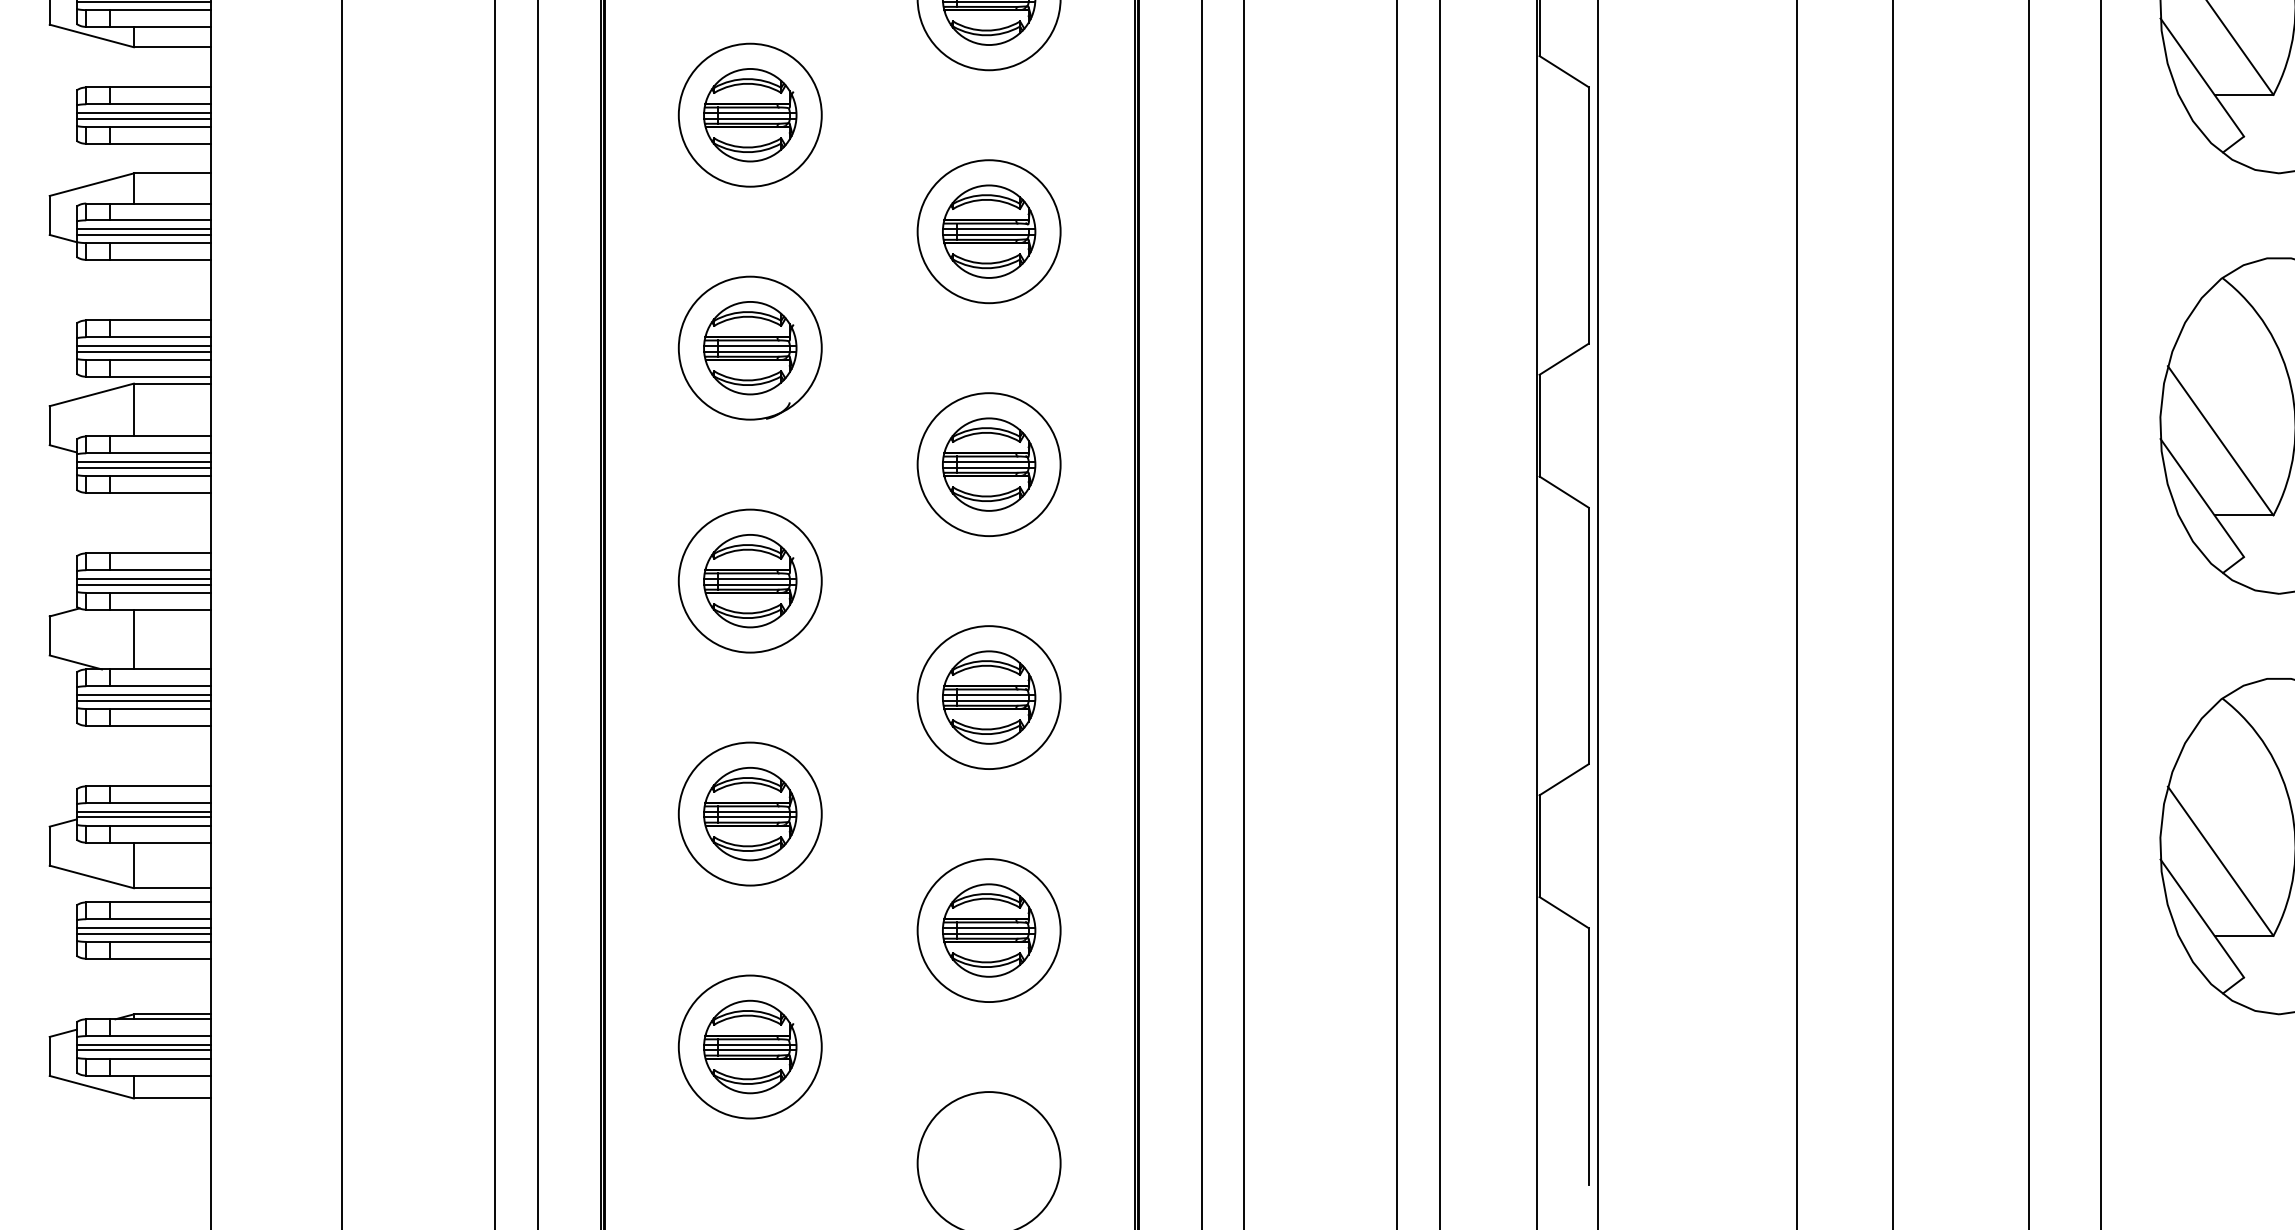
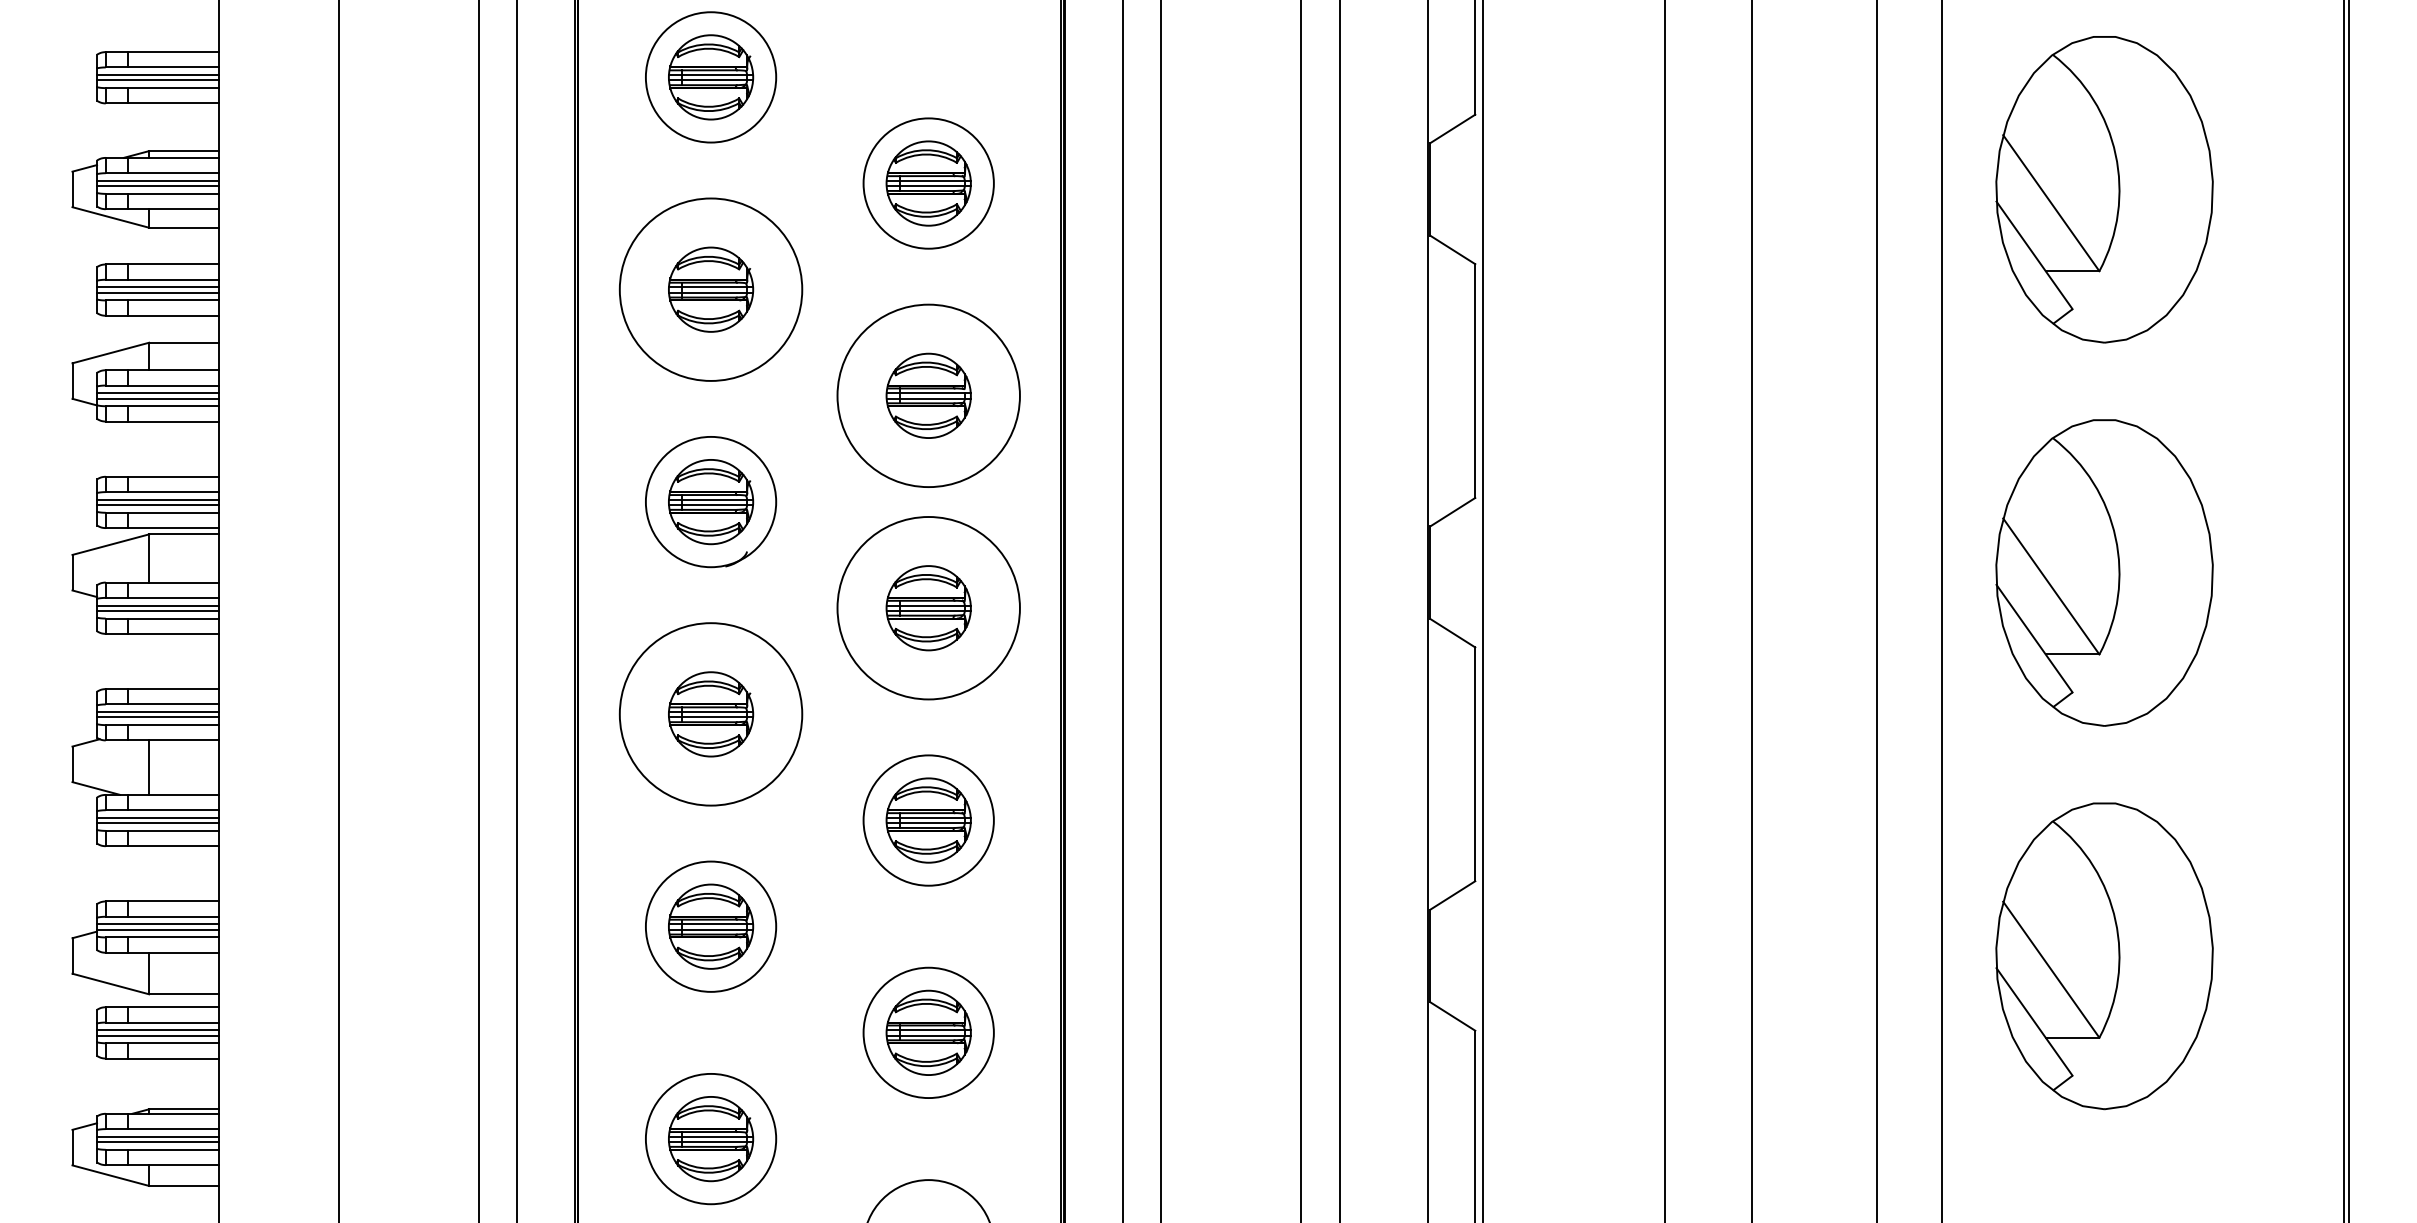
circle: (749, 114) -> (710, 289), size x1.4
circle: (988, 231) -> (928, 395), size x1.4
circle: (988, 464) -> (928, 608), size x1.4
circle: (749, 581) -> (710, 714), size x1.4

